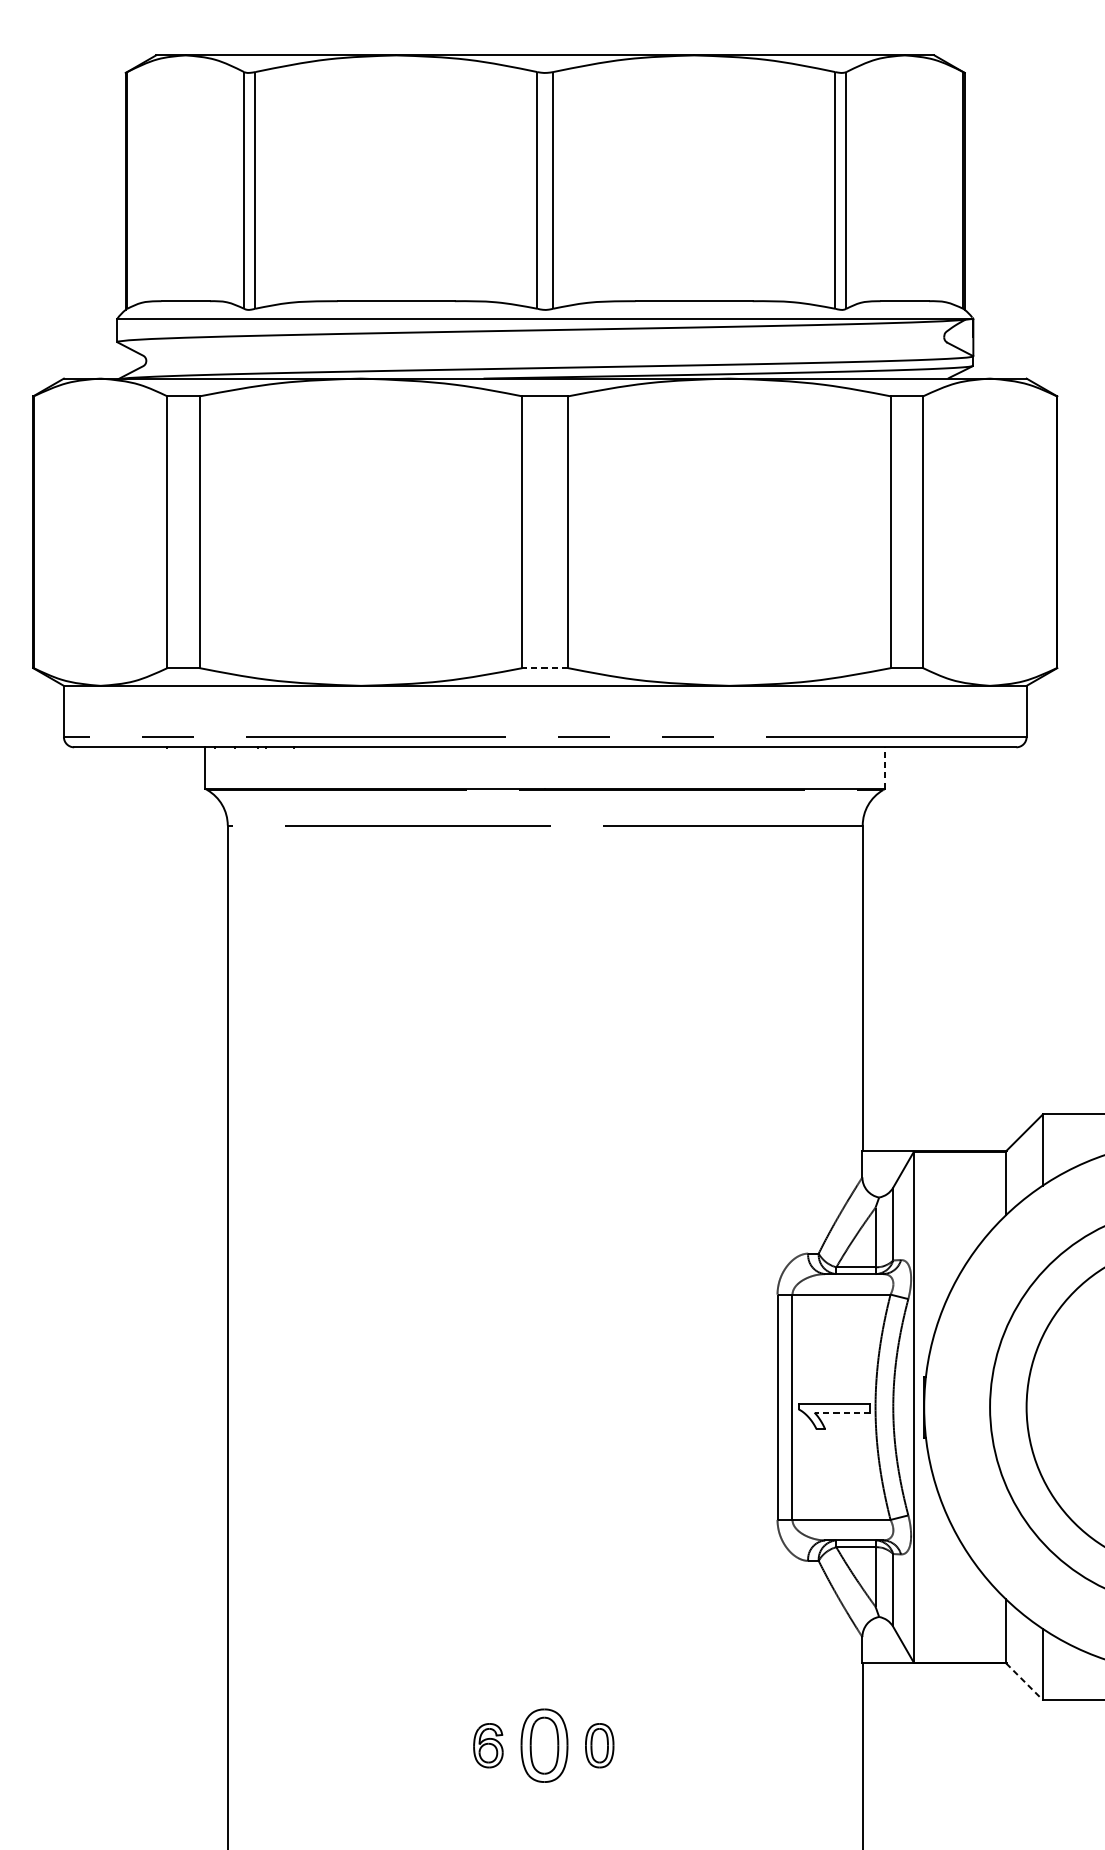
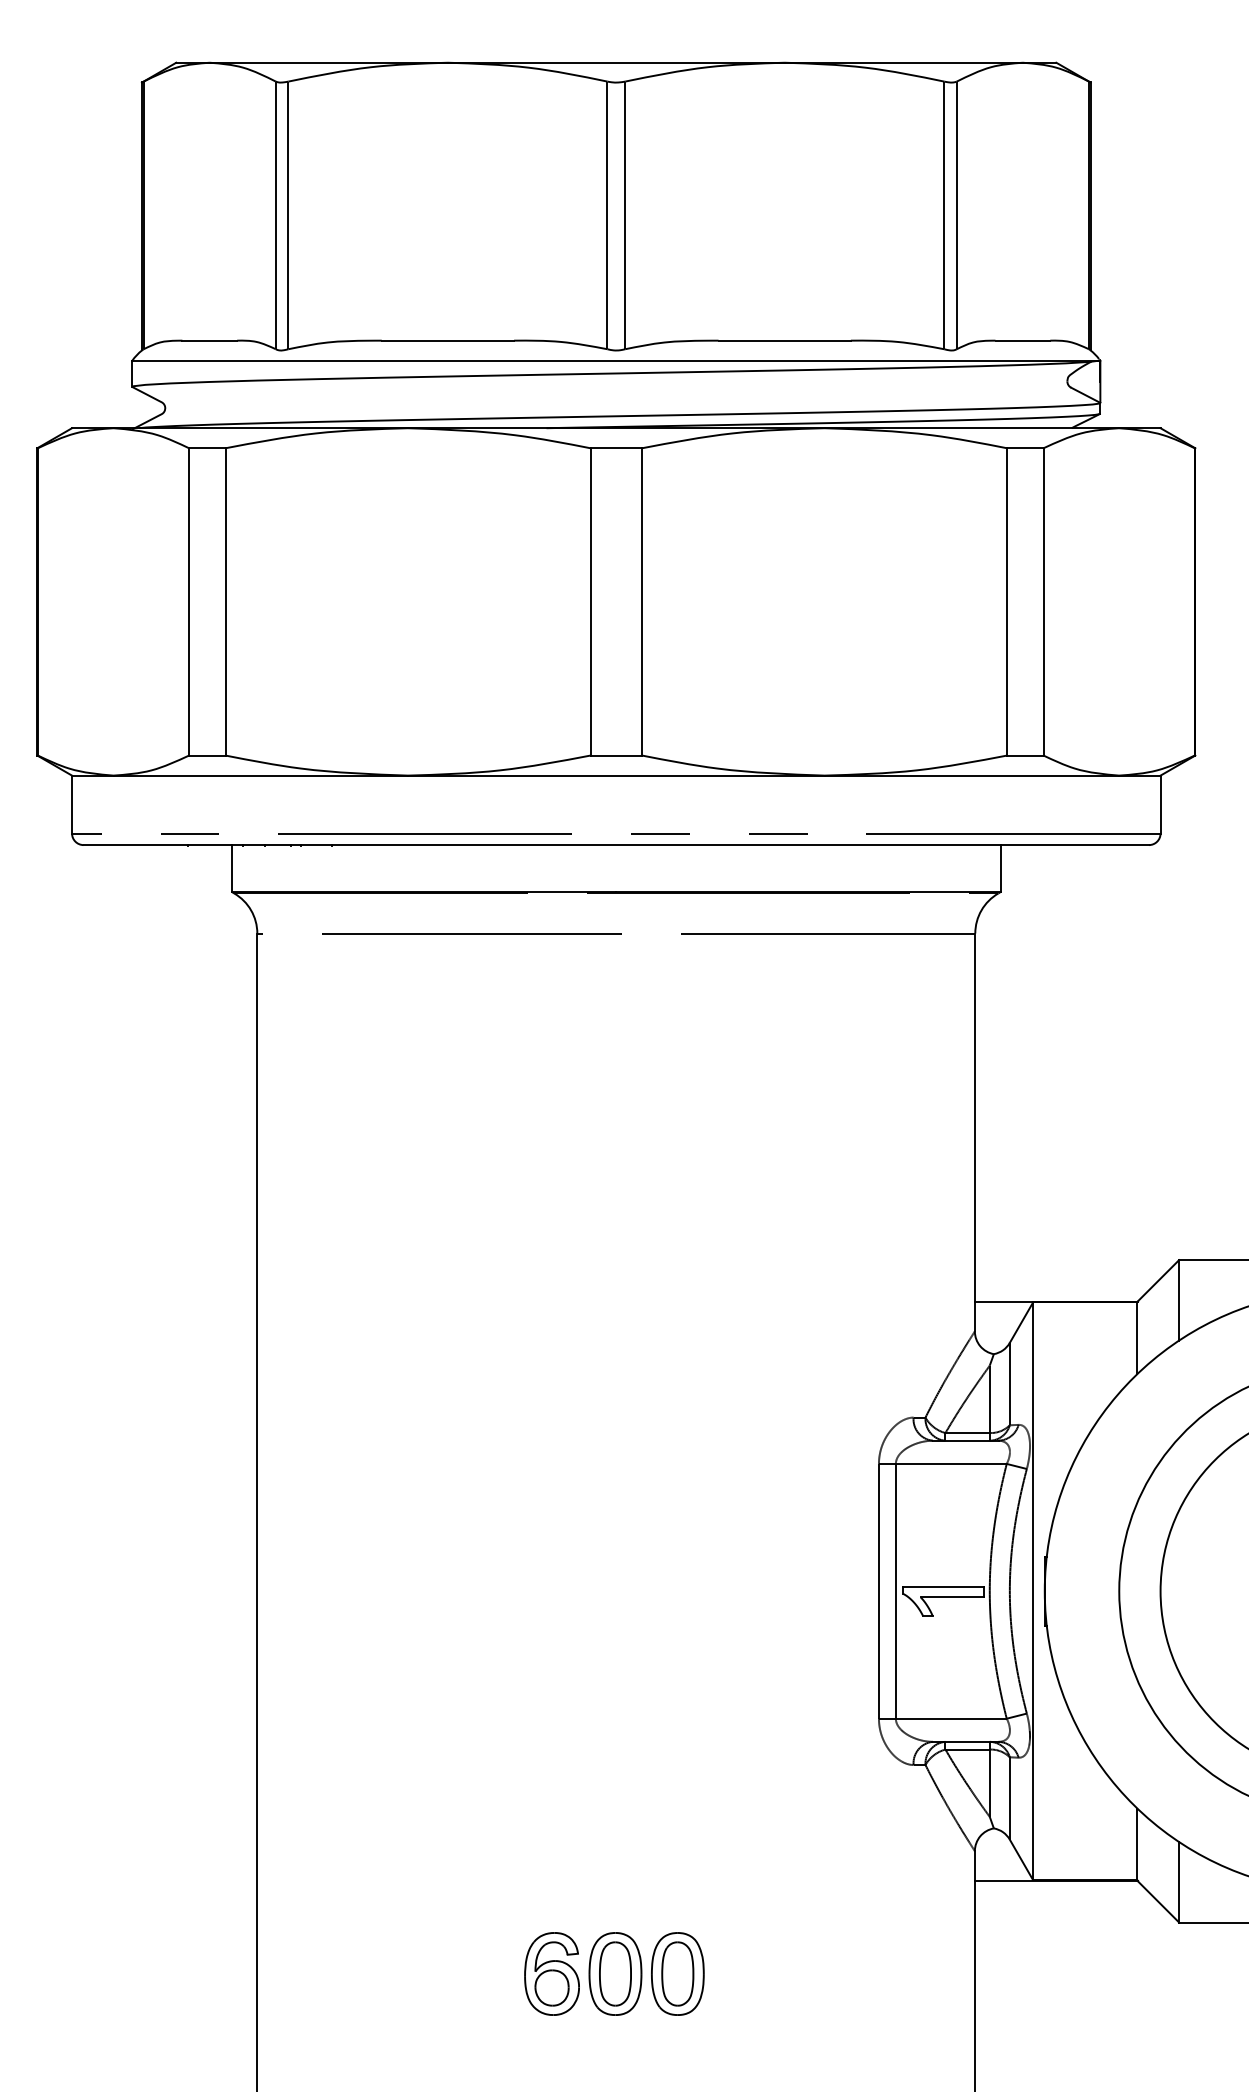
line: (545, 668) -> (616, 755), dashed -> solid
line: (885, 767) -> (1000, 867), dashed -> solid
line: (842, 1412) -> (952, 1597), dashed -> solid
line: (1024, 1682) -> (1158, 1902), dashed -> solid
part: (487, 1745) -> (551, 1973), size x1.67
part: (599, 1745) -> (677, 1973), size x1.67

